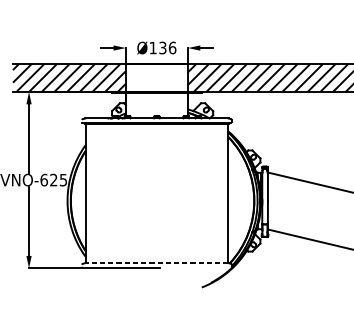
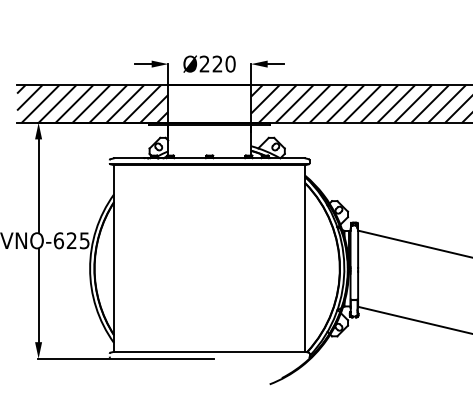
text: (162, 47) -> (217, 63), Ø136 -> Ø220
line: (156, 262) -> (209, 351), dashed -> solid

